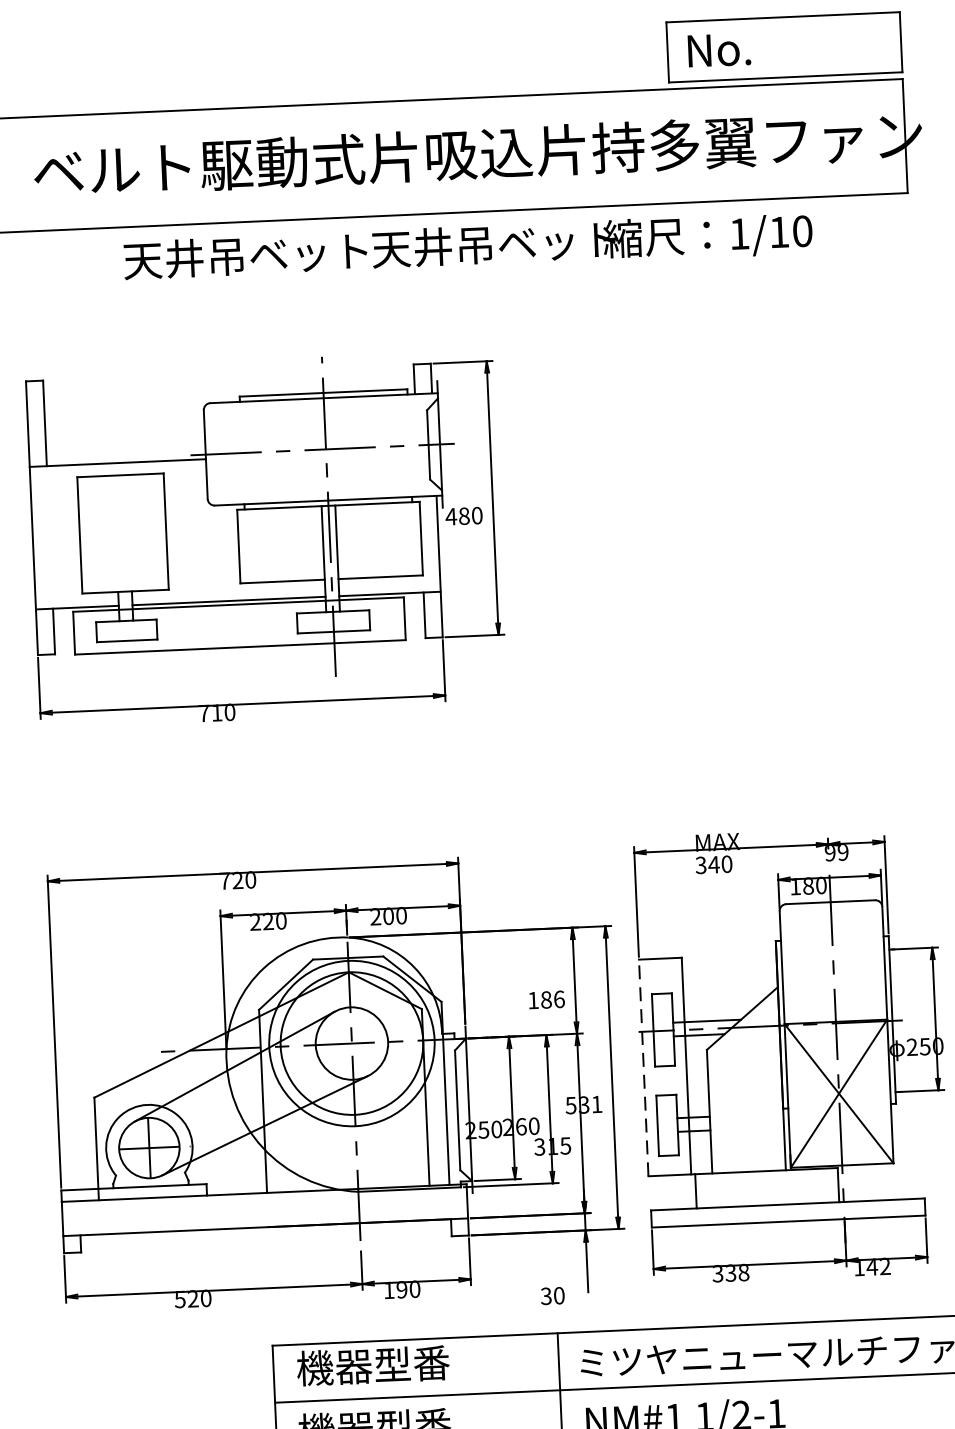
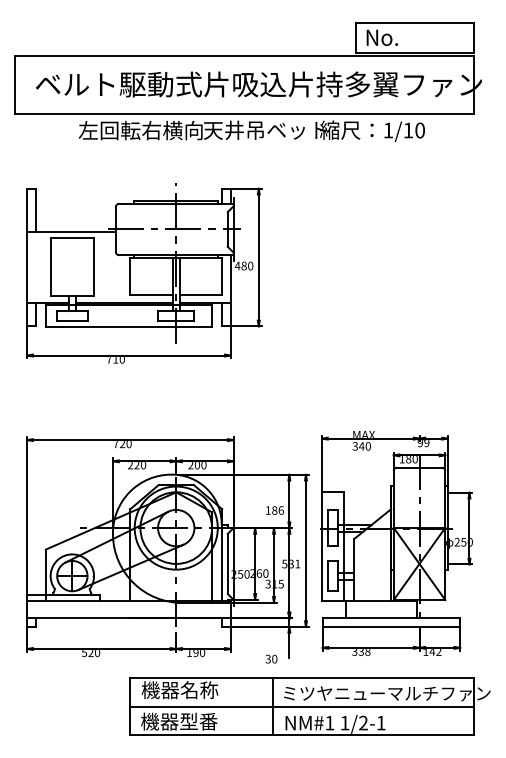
text: (246, 255) -> (140, 130), 天井吊ベット -> 左回転右横向
line: (644, 1067) -> (322, 546), dashed -> solid
text: (412, 1364) -> (199, 690), 機器型番 -> 機器名称

